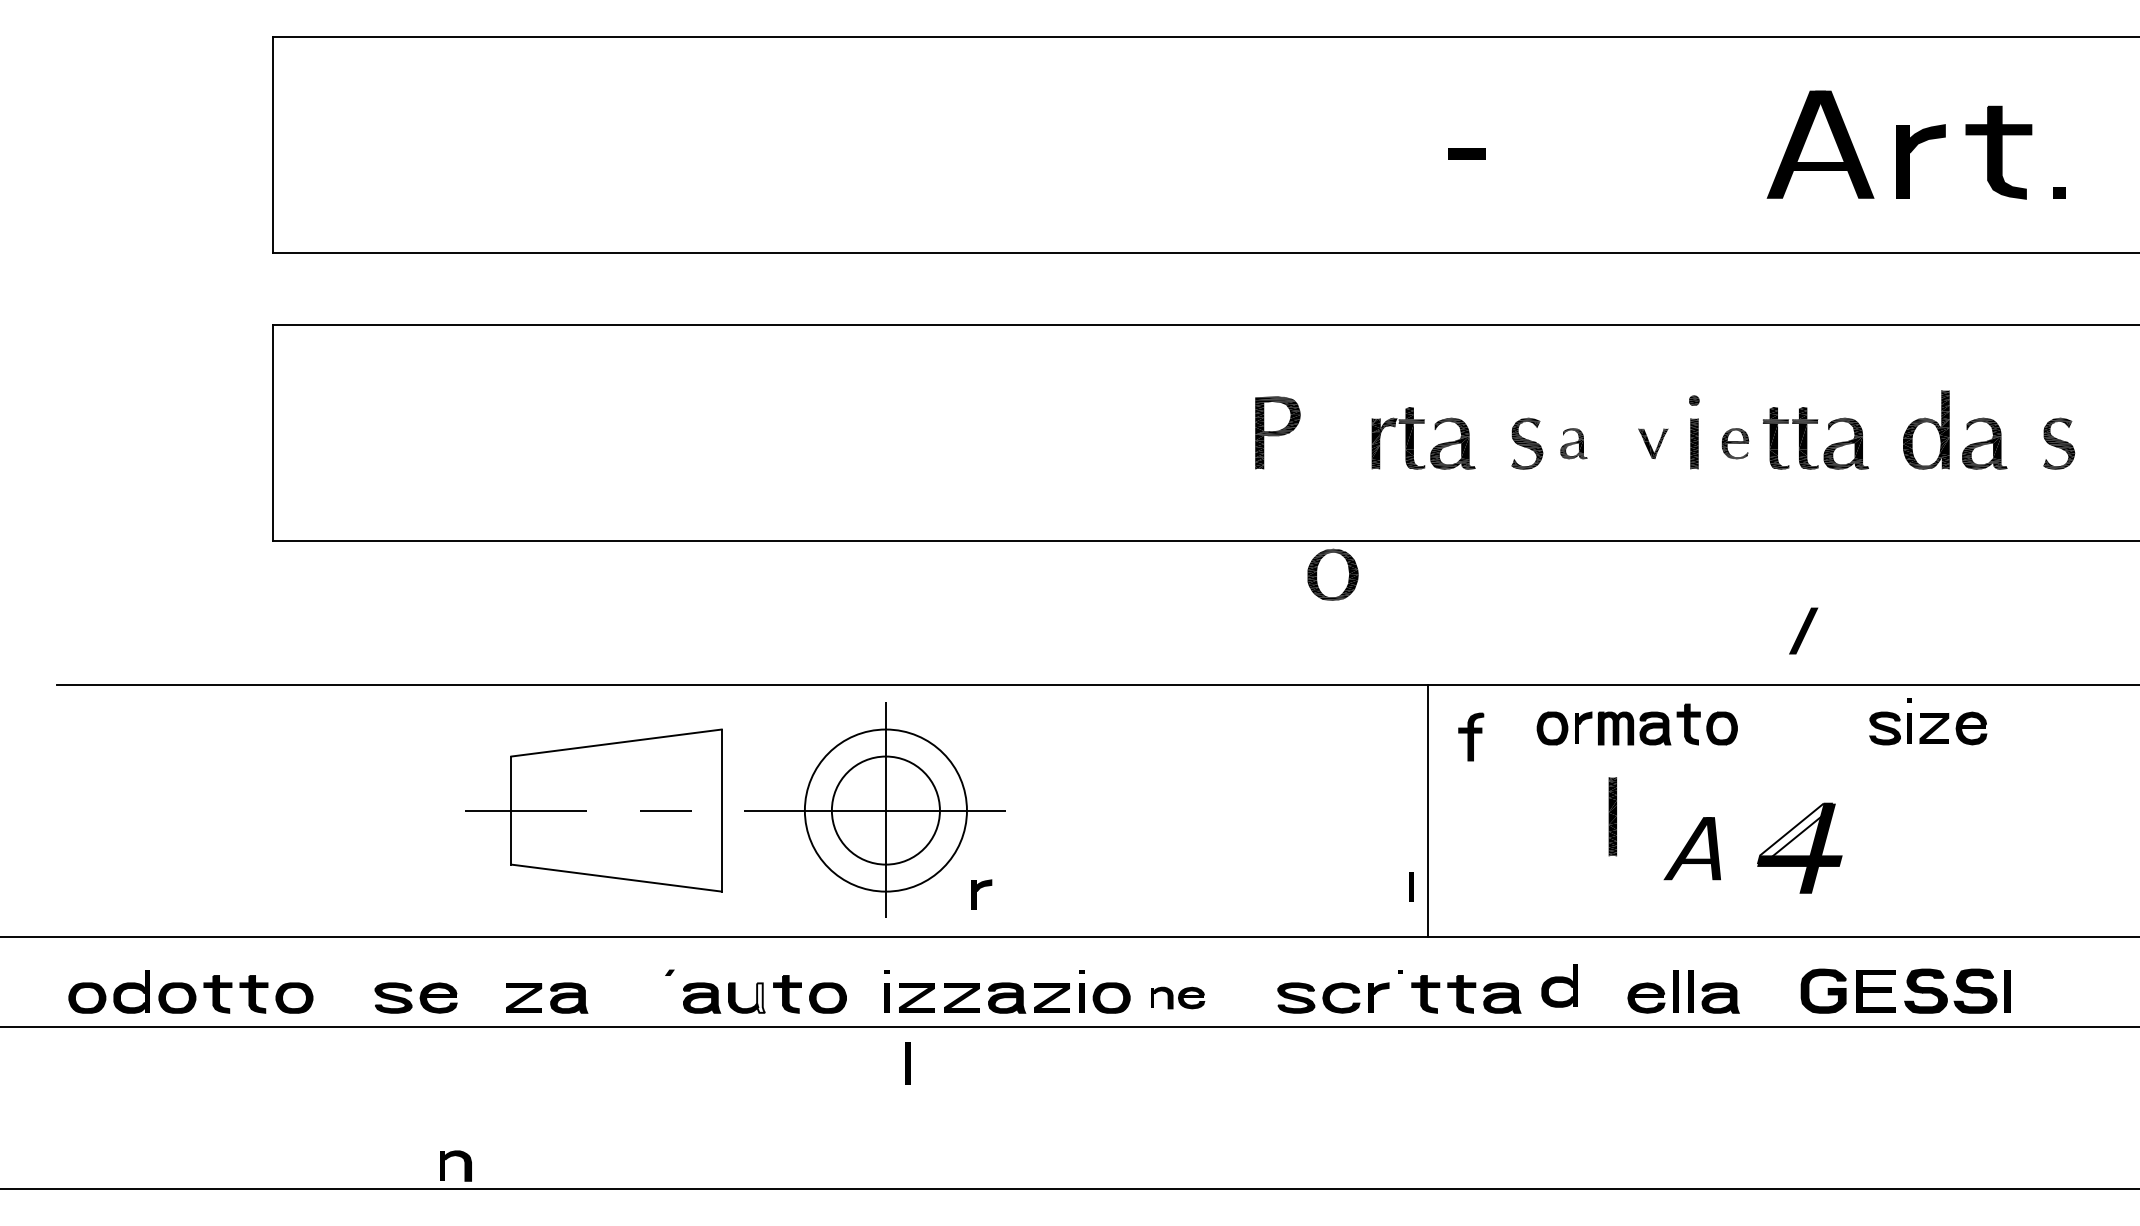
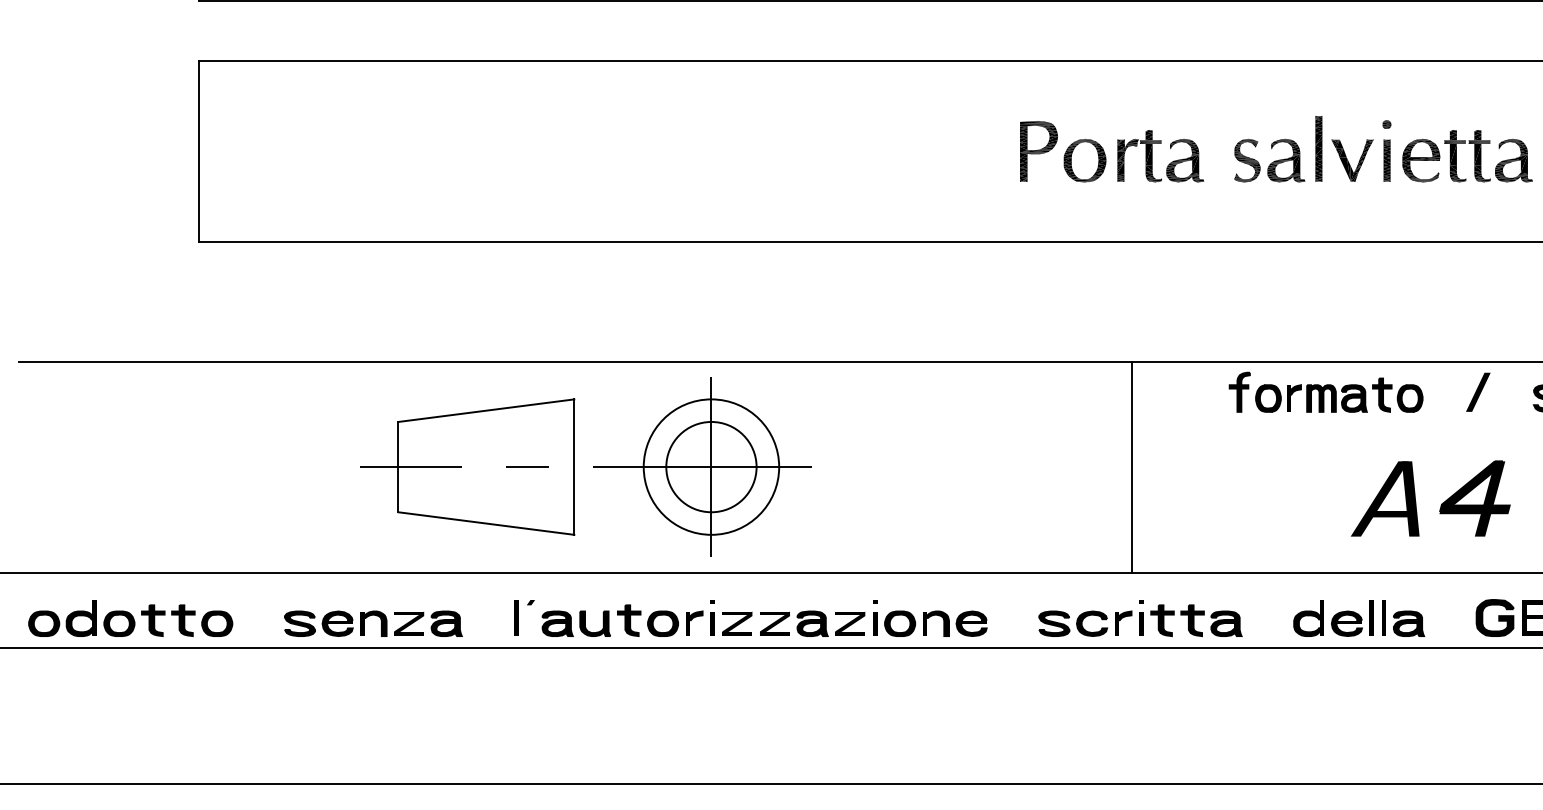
part: (1573, 443) -> (1285, 160), size x1.67
part: (1653, 443) -> (1352, 160), size x1.67
part: (1735, 443) -> (1421, 160), size x1.67
part: (1332, 574) -> (1084, 160), moved
part: (1803, 630) -> (1478, 391), moved
part: (1471, 736) -> (1240, 391), moved
line: (1427, 811) -> (1132, 467), moved
part: (1612, 816) -> (1318, 148), moved
fill: (1794, 833) -> (1470, 486), added
part: (1692, 848) -> (1385, 498), size x1.43
line: (1411, 886) -> (1141, 623), moved
part: (981, 894) -> (694, 623), moved
part: (1559, 985) -> (1308, 618), moved
fill: (761, 997) -> (607, 623), added
part: (1177, 997) -> (955, 623), size x1.43
part: (907, 1063) -> (516, 618), moved
part: (464, 1165) -> (381, 623), moved

